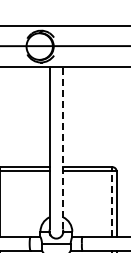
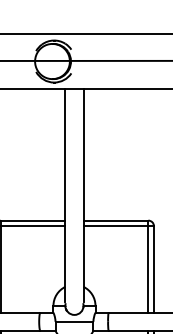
line: (63, 148) -> (83, 196), dashed -> solid
line: (112, 204) -> (148, 269), dashed -> solid

